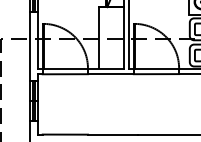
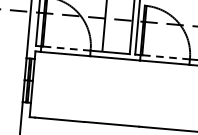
line: (66, 69) -> (67, 49), solid -> dashed
line: (157, 69) -> (166, 57), solid -> dashed

